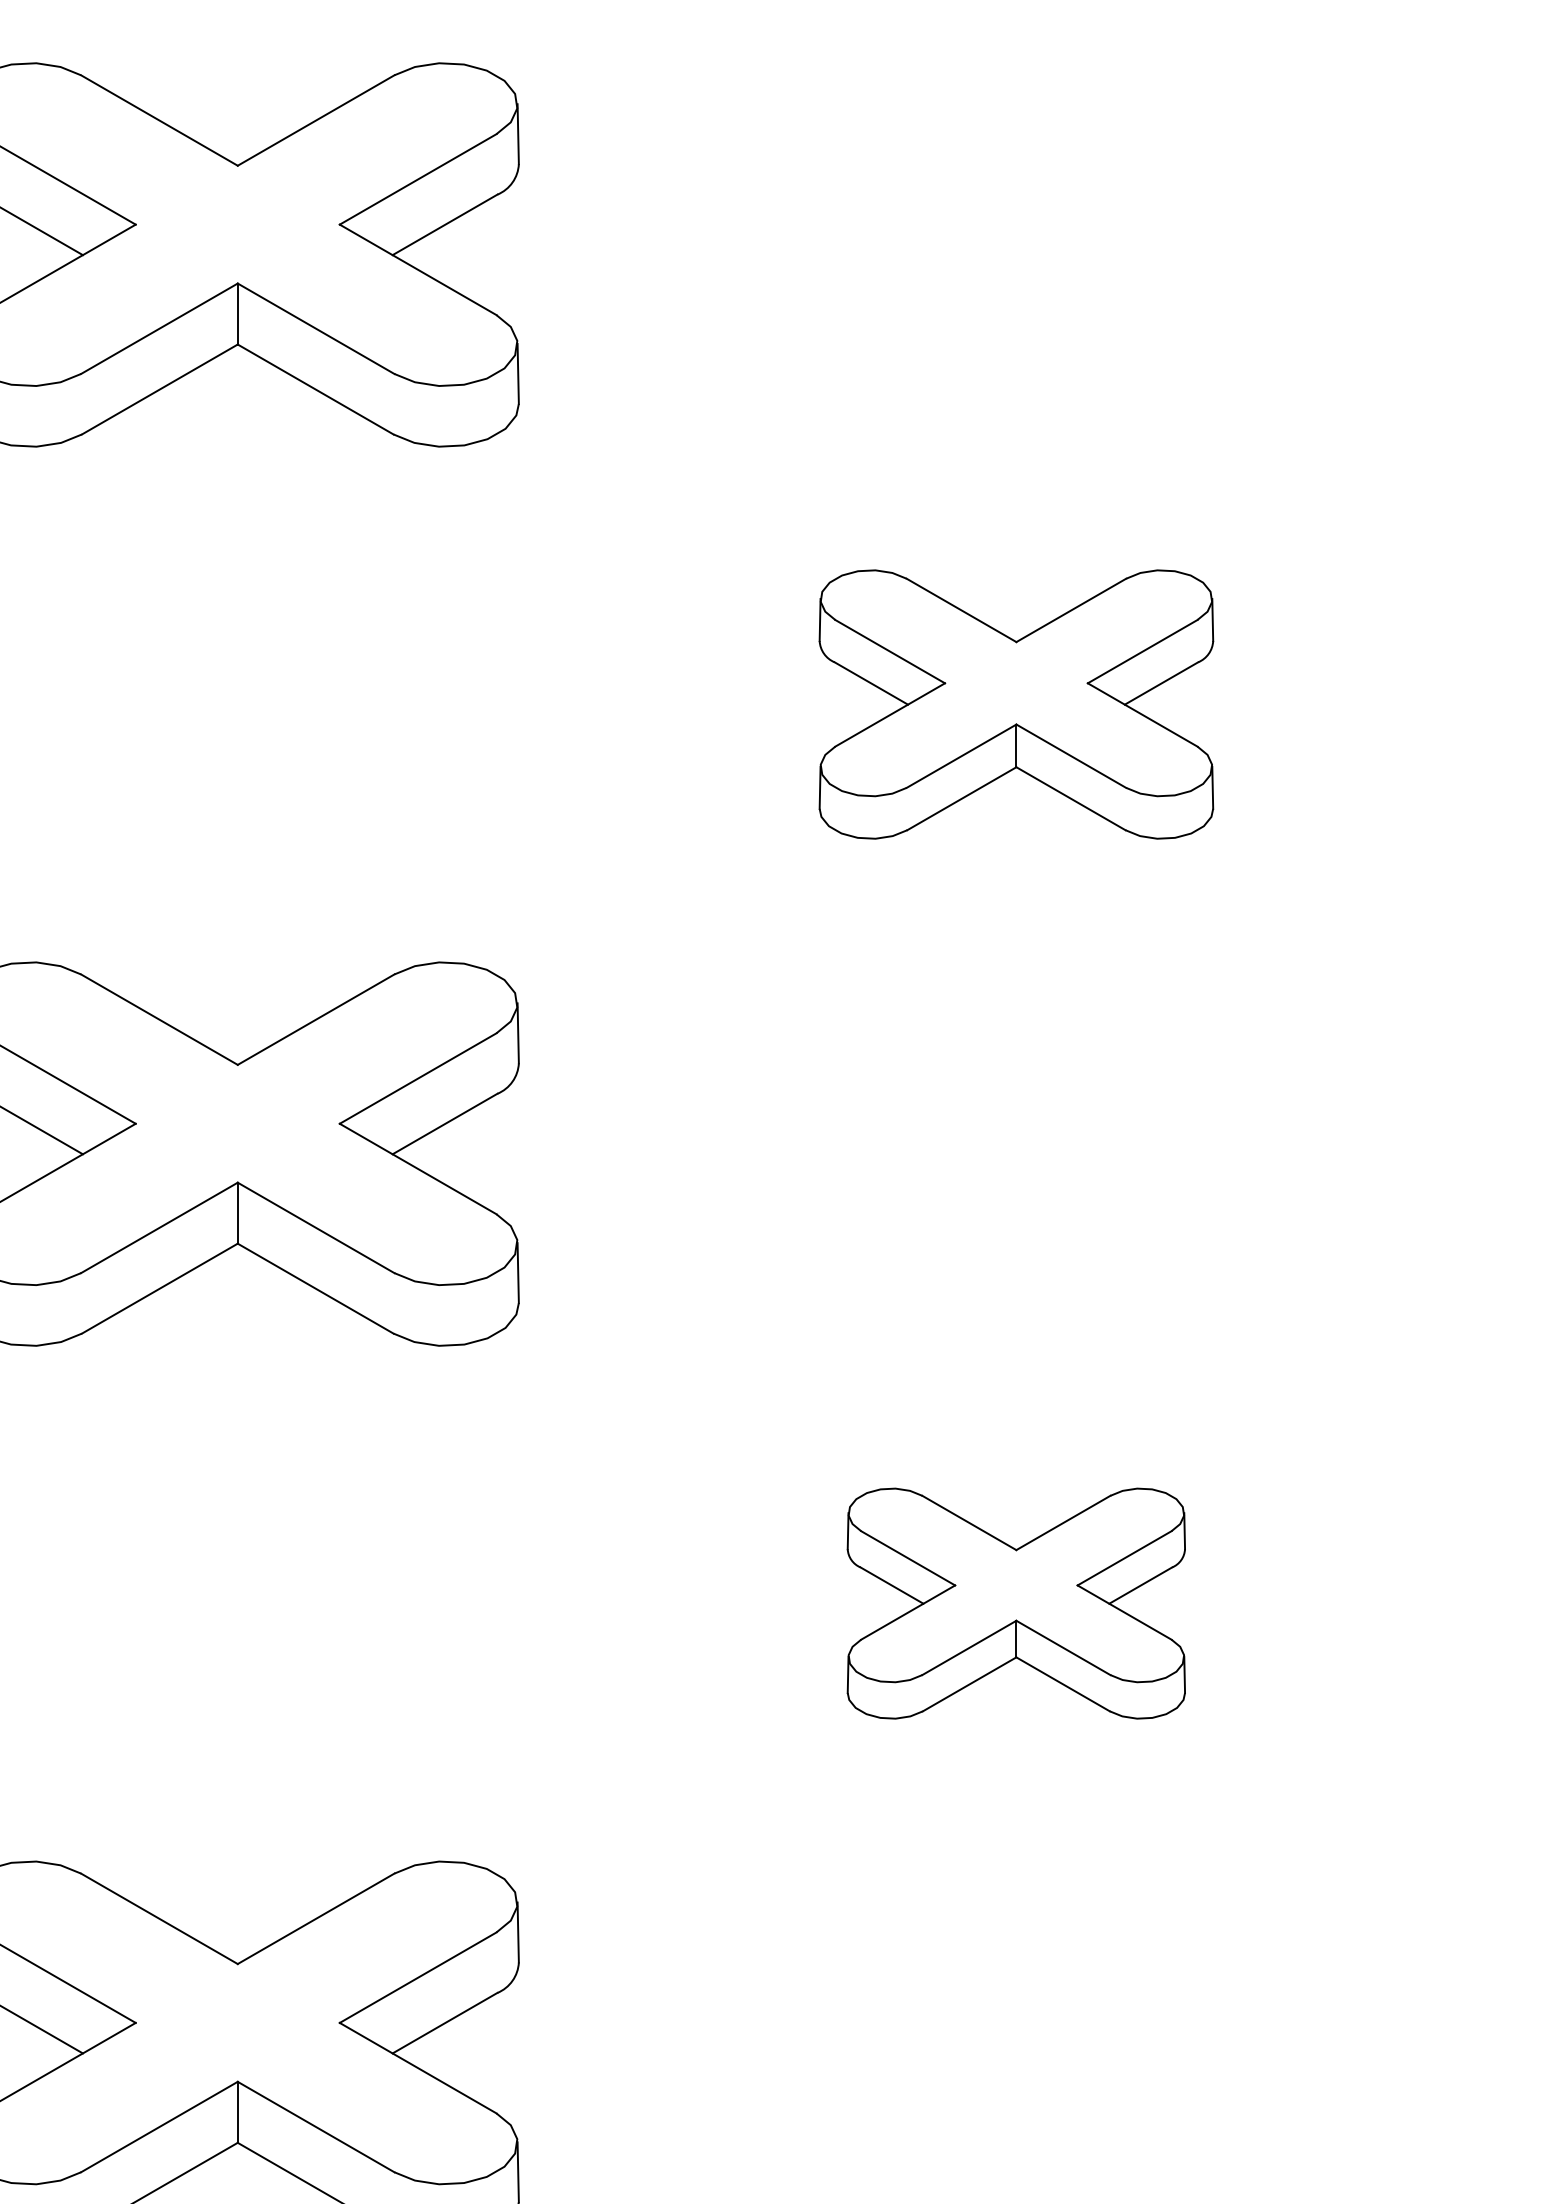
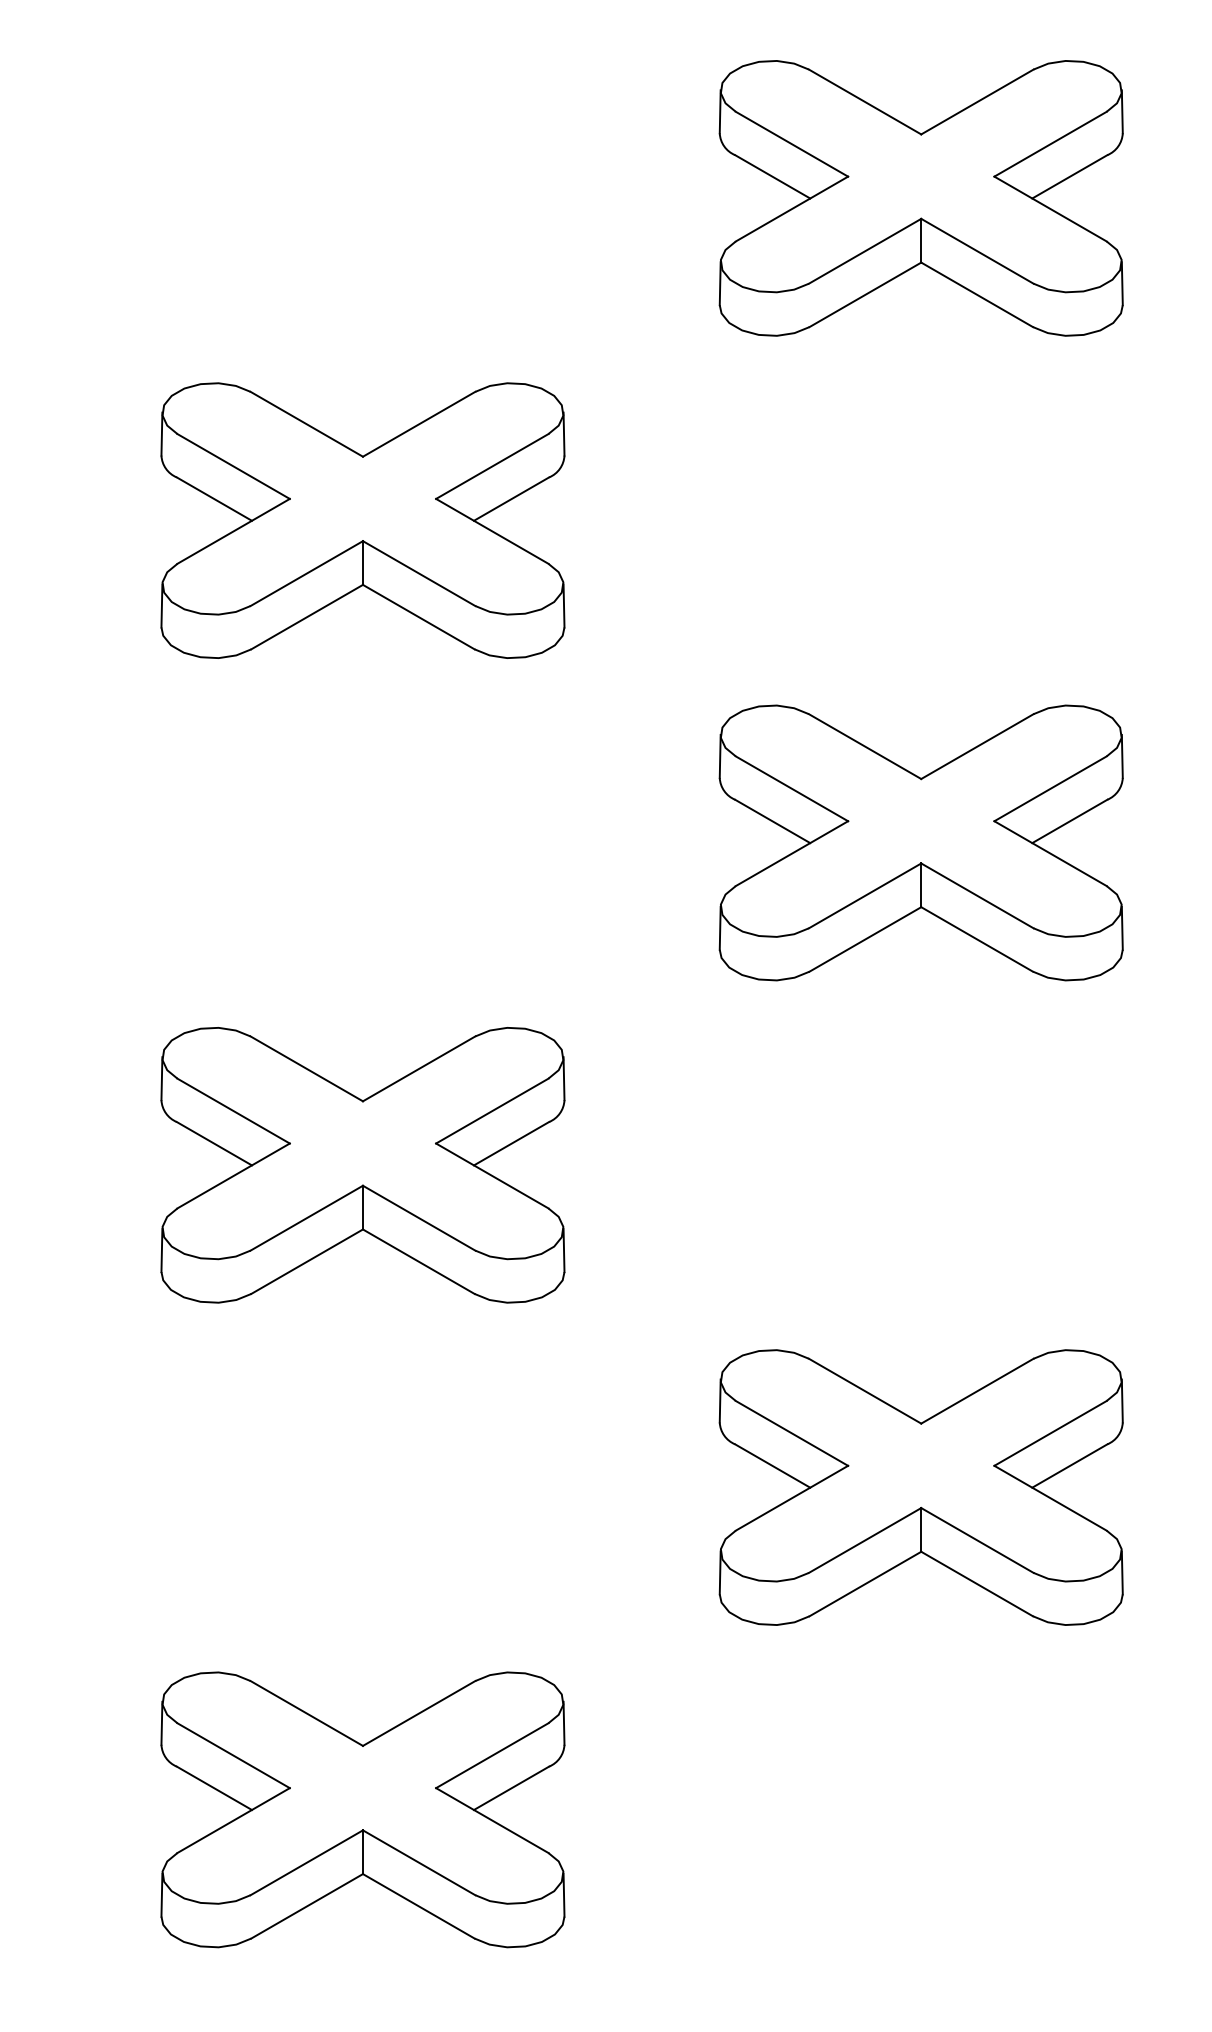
part: (1015, 703) -> (920, 842), size x1.43
part: (1015, 1603) -> (920, 1487), size x1.67

